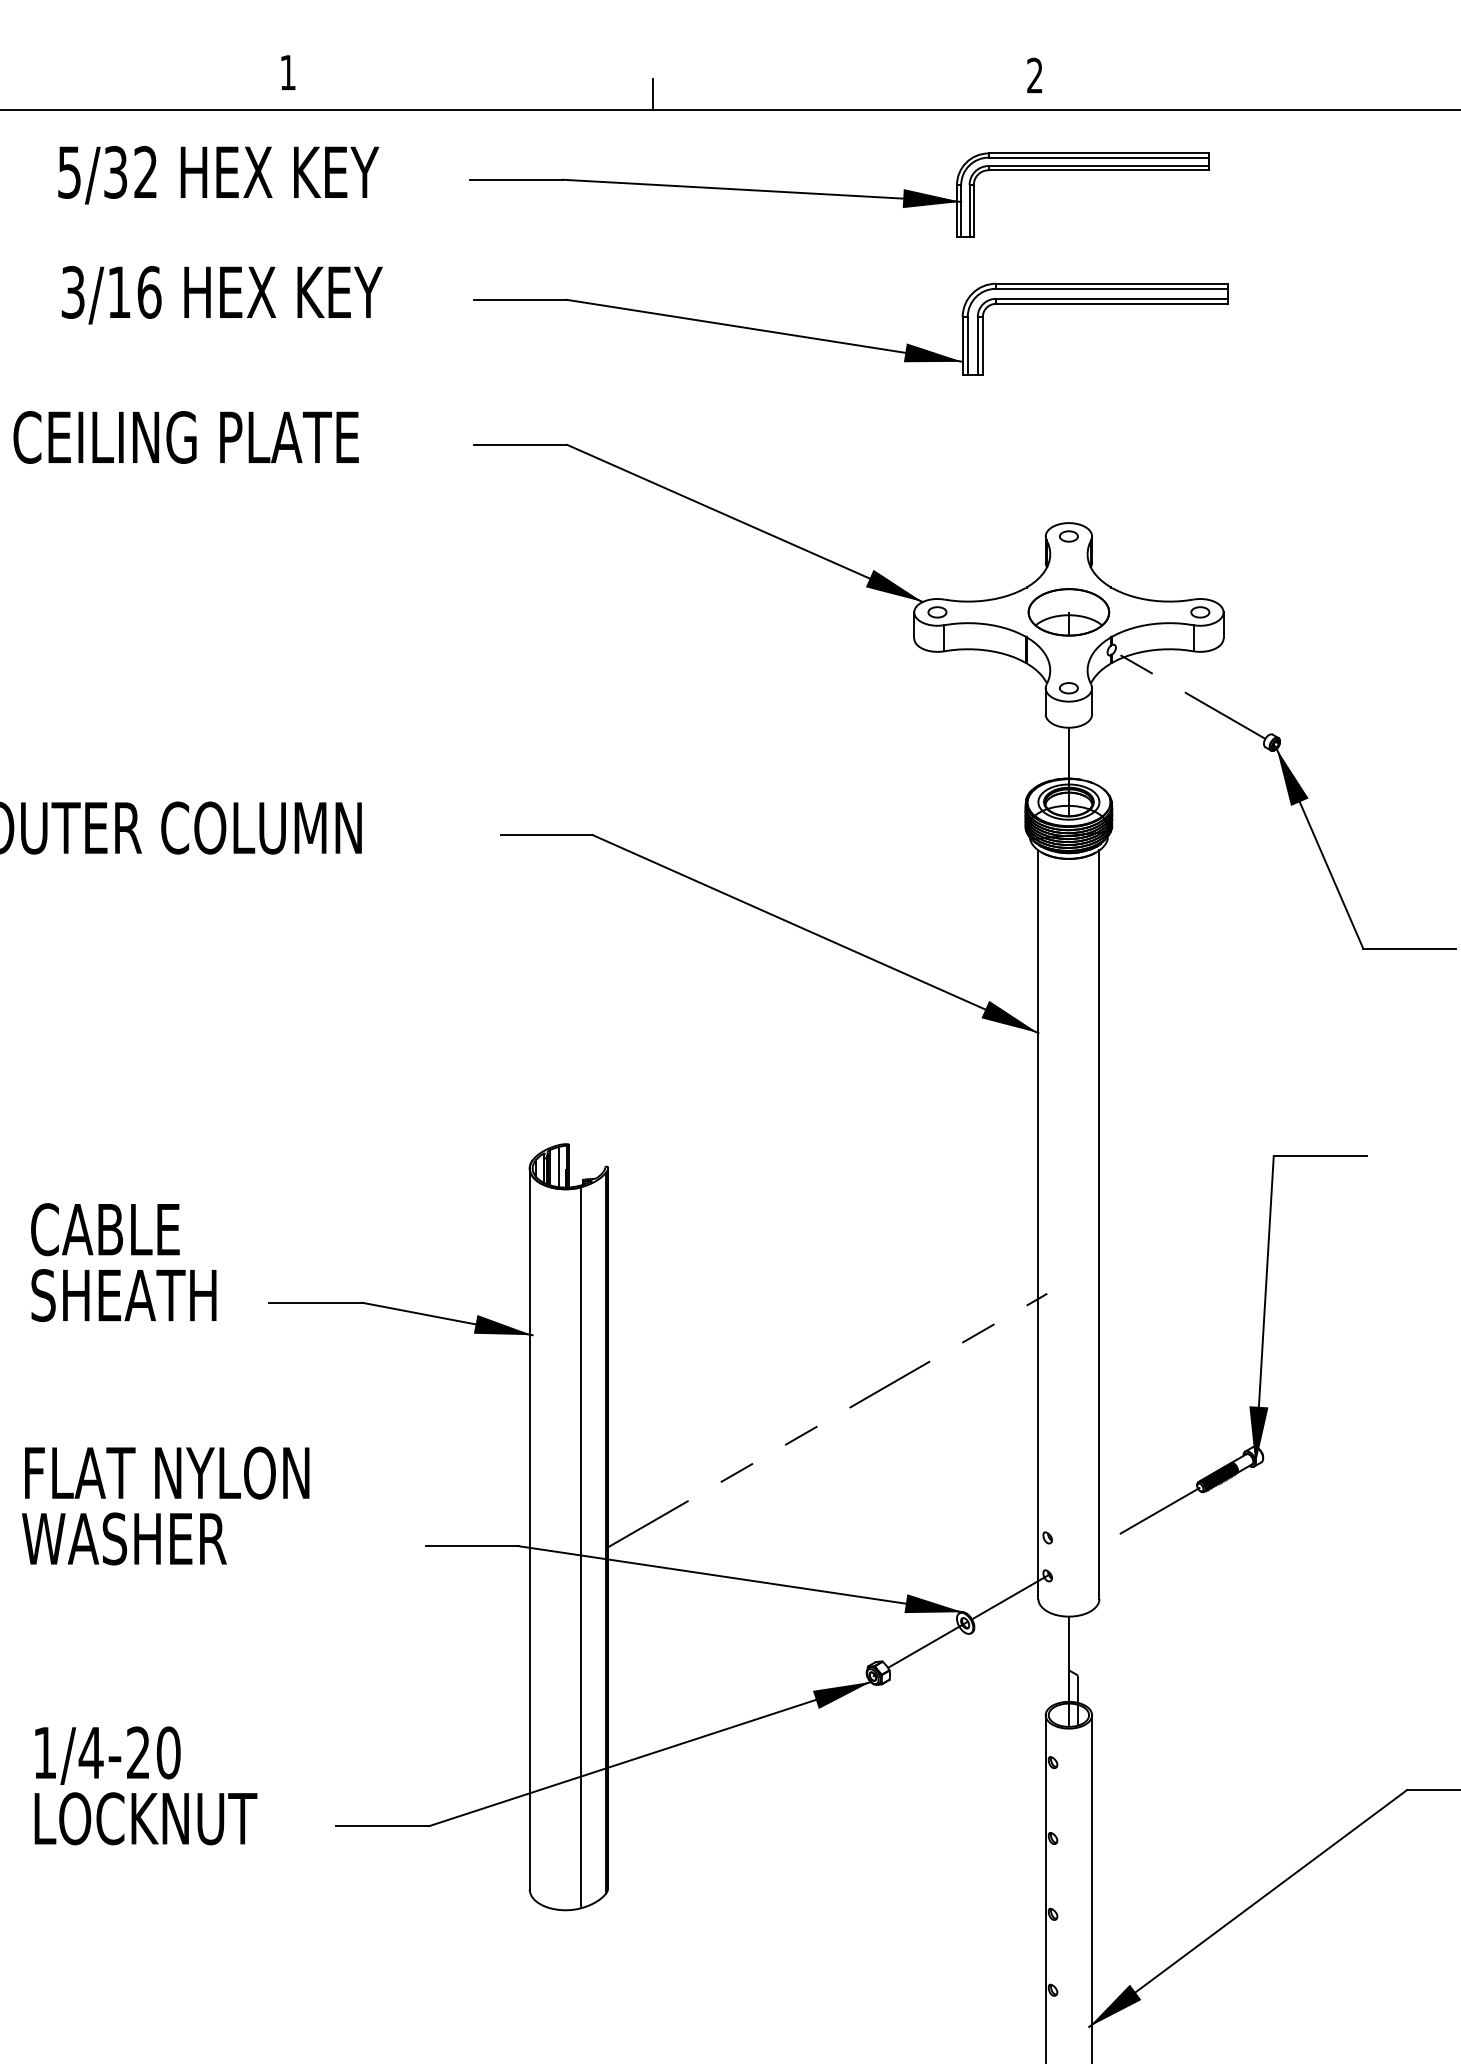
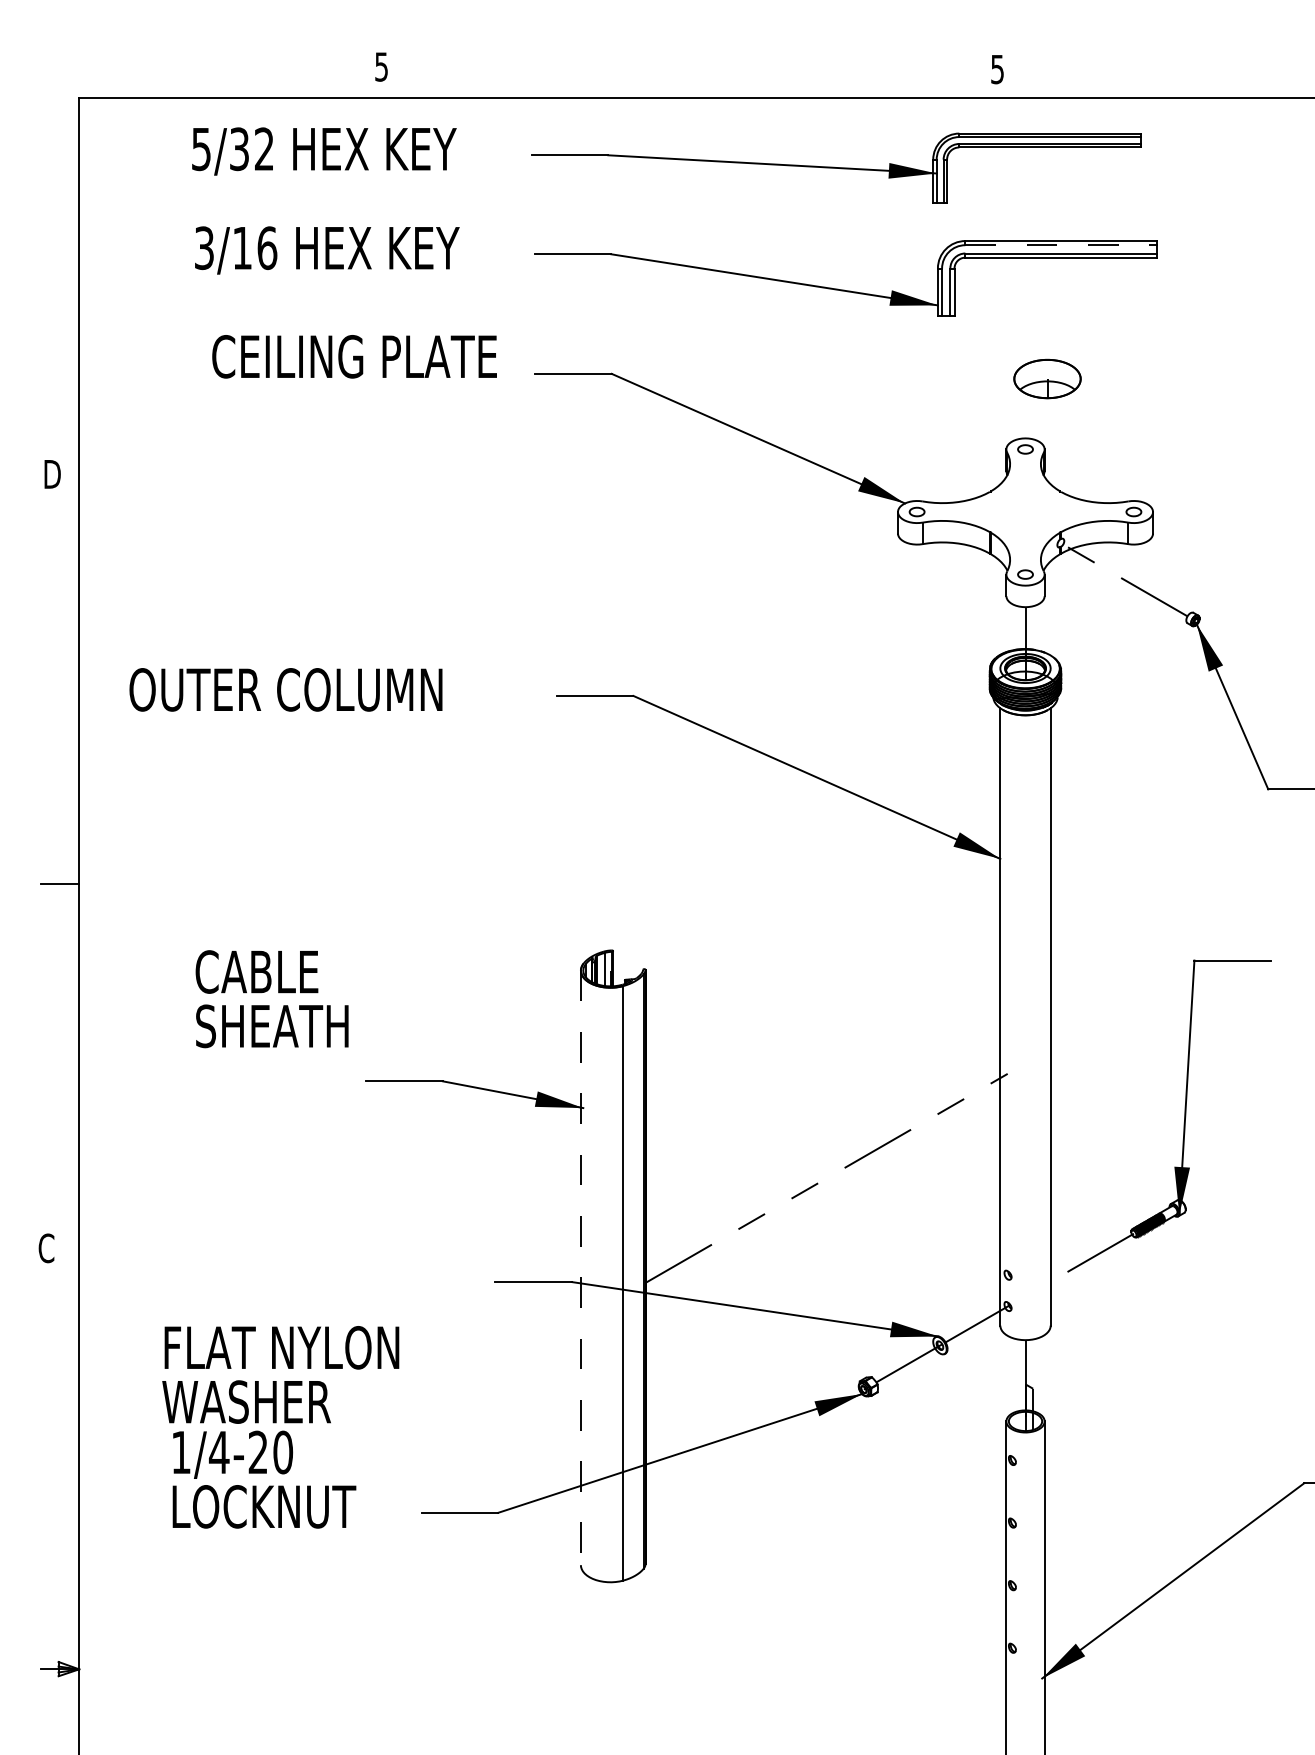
text: (287, 72) -> (381, 66), 1 -> 5
text: (1034, 75) -> (997, 69), 2 -> 5
line: (652, 95) -> (682, 85), removed
line: (1112, 289) -> (1061, 245), solid -> dashed
text: (186, 437) -> (354, 356), moved
part: (1068, 611) -> (1047, 378), moved
text: (122, 1262) -> (271, 999), moved
text: (165, 1505) -> (280, 1374), moved
line: (529, 1529) -> (580, 1268), solid -> dashed

